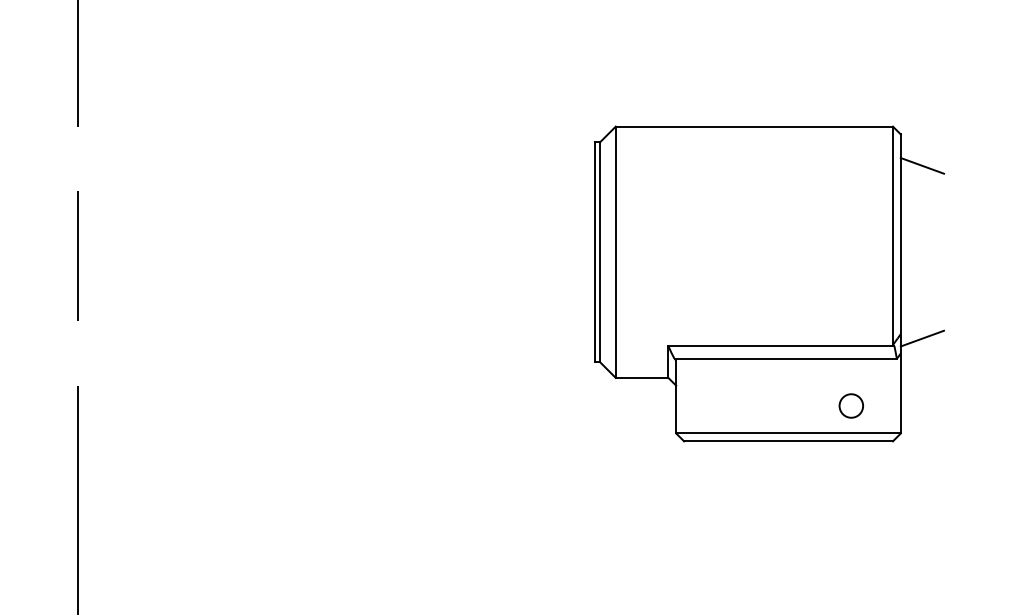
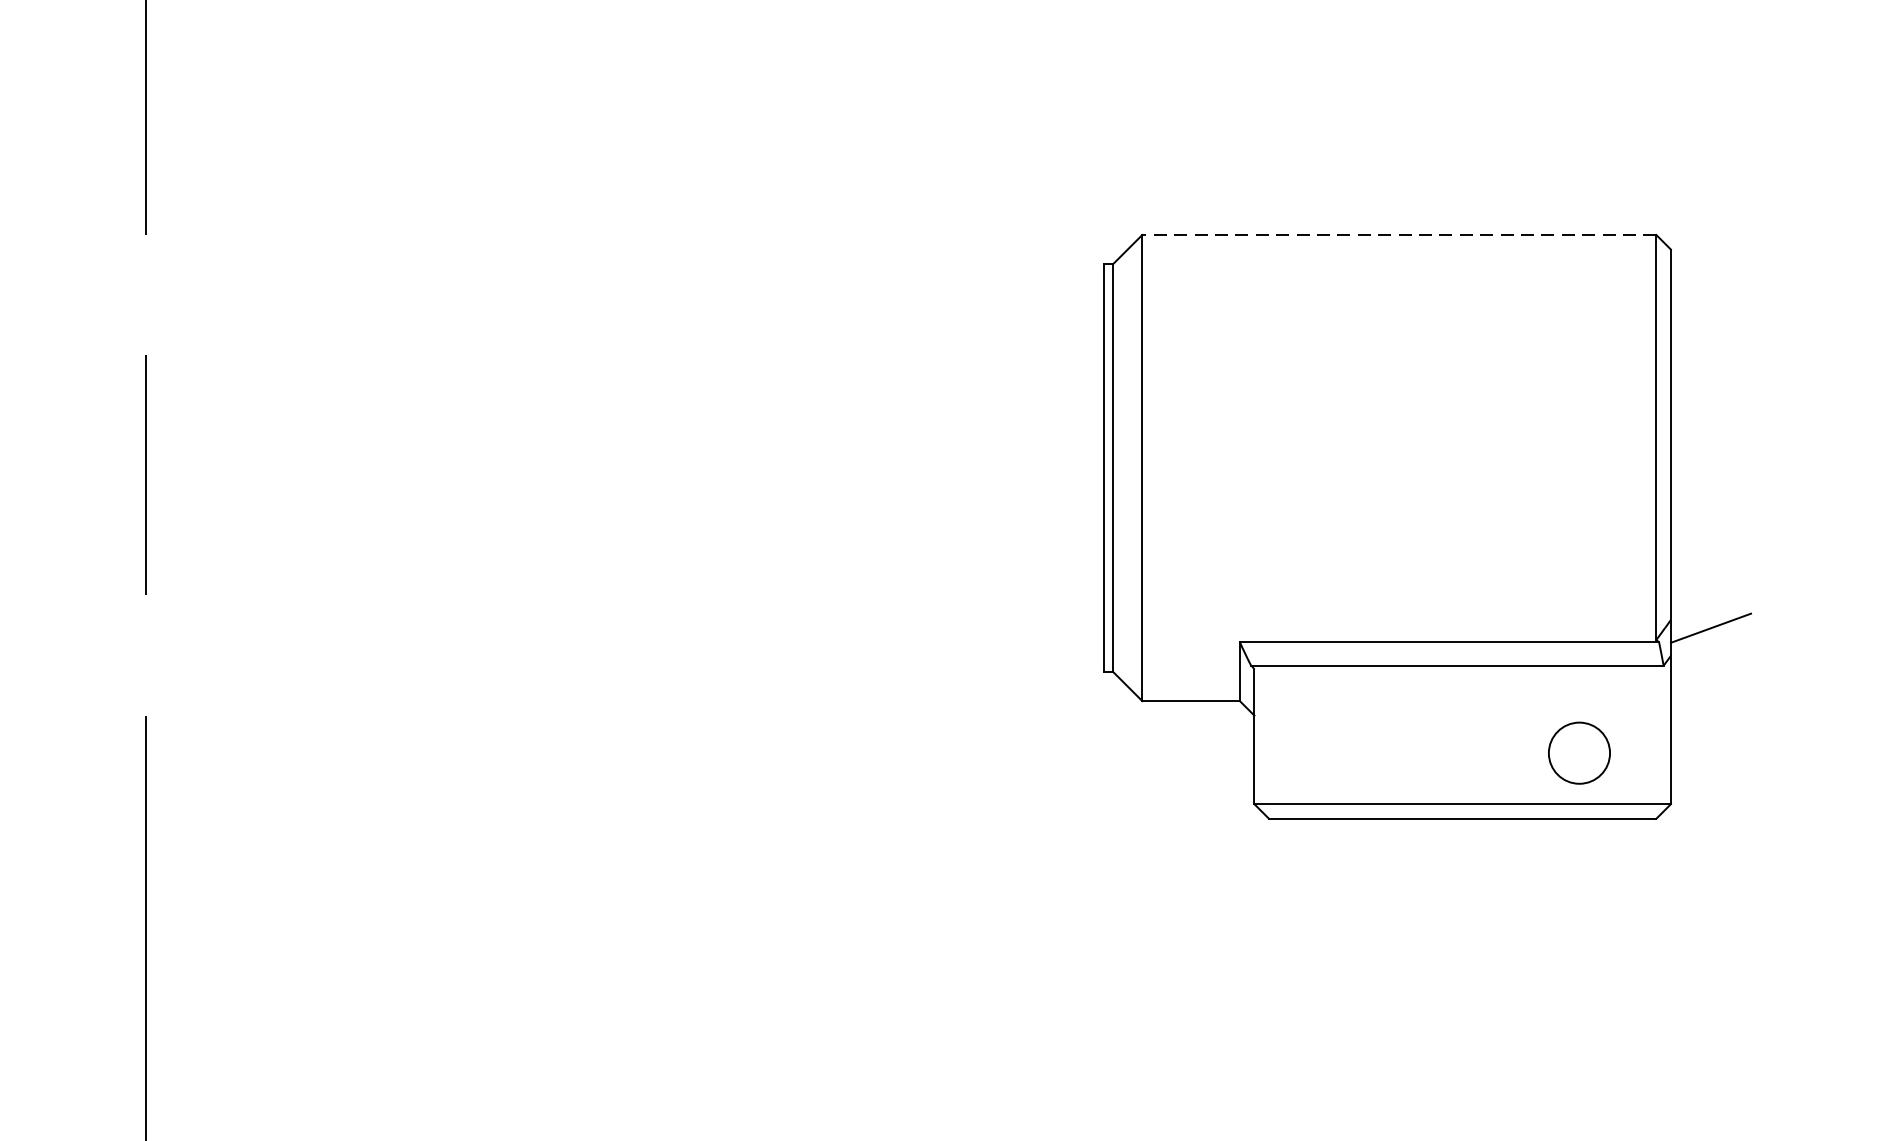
line: (754, 126) -> (1399, 234), solid -> dashed
line: (922, 165) -> (1711, 307), removed
circle: (850, 405) -> (1577, 752), size x1.4

